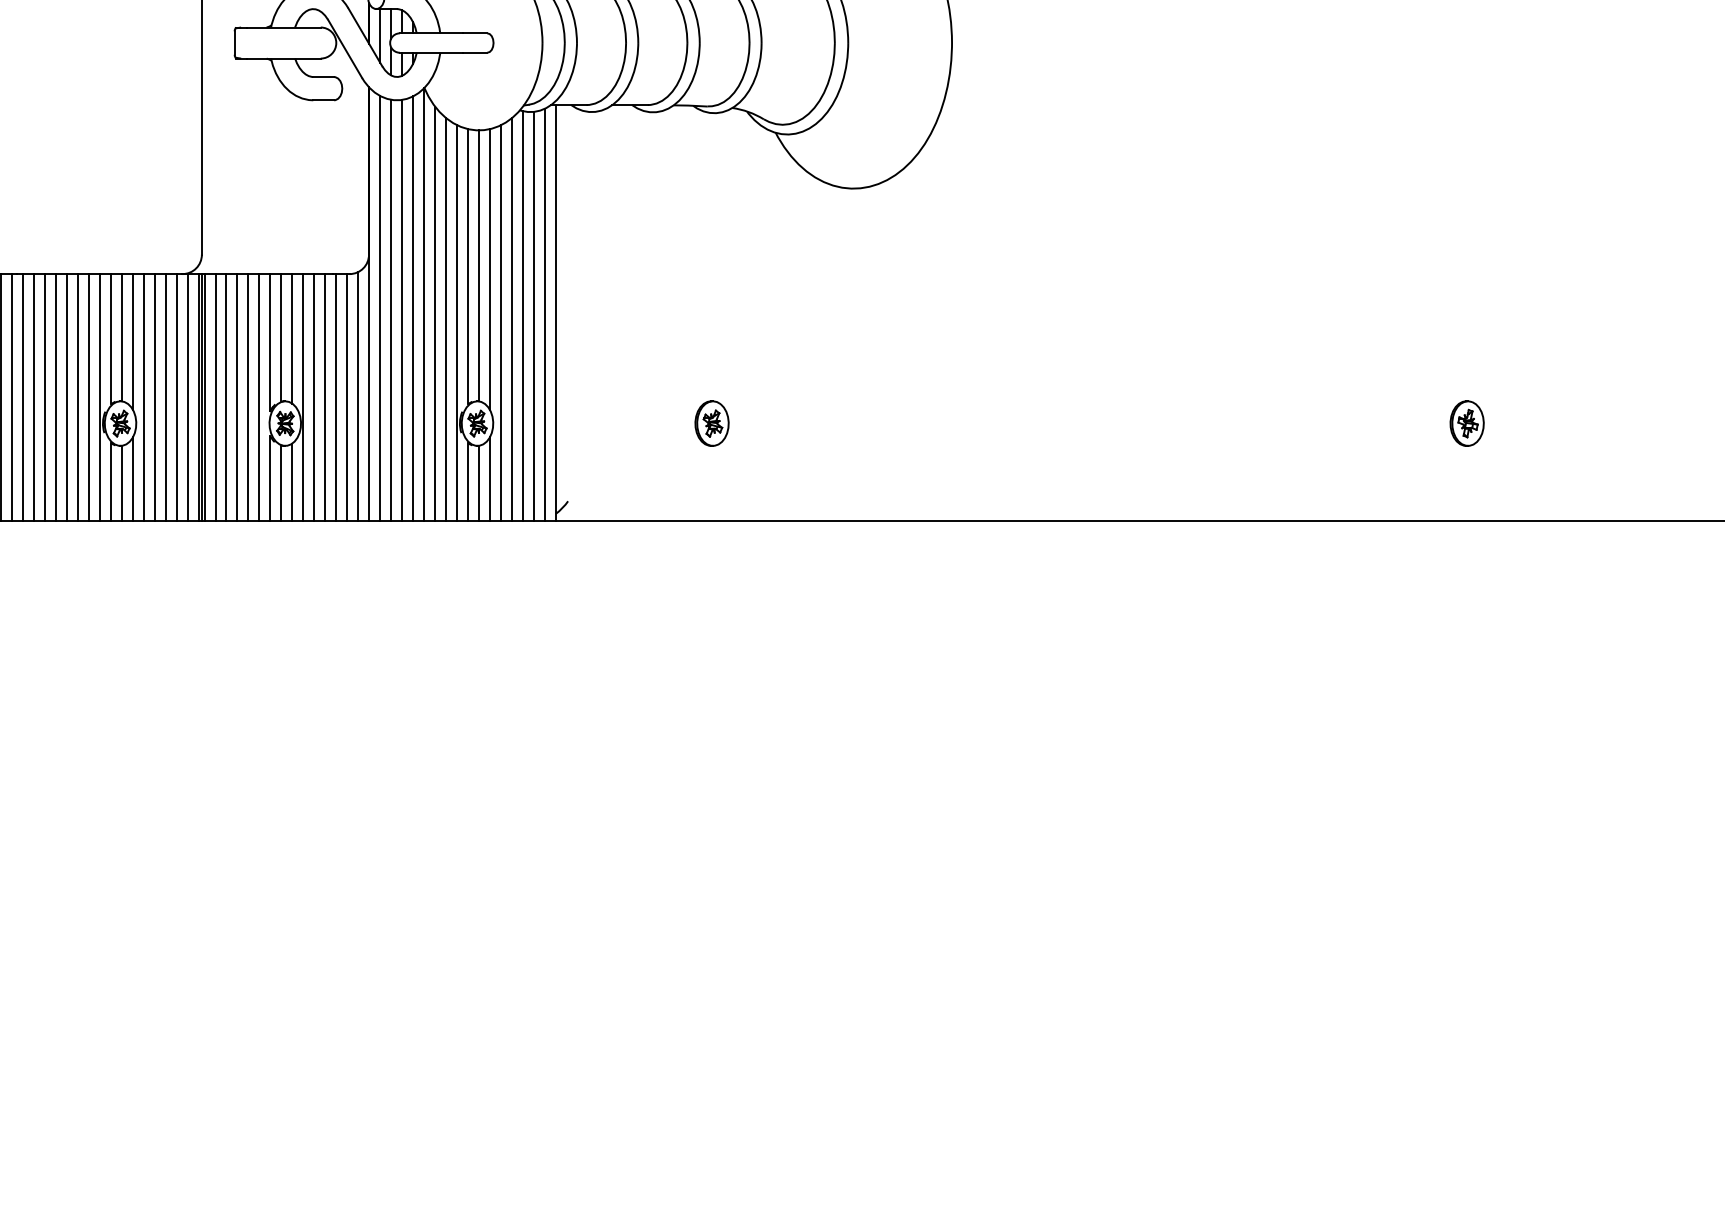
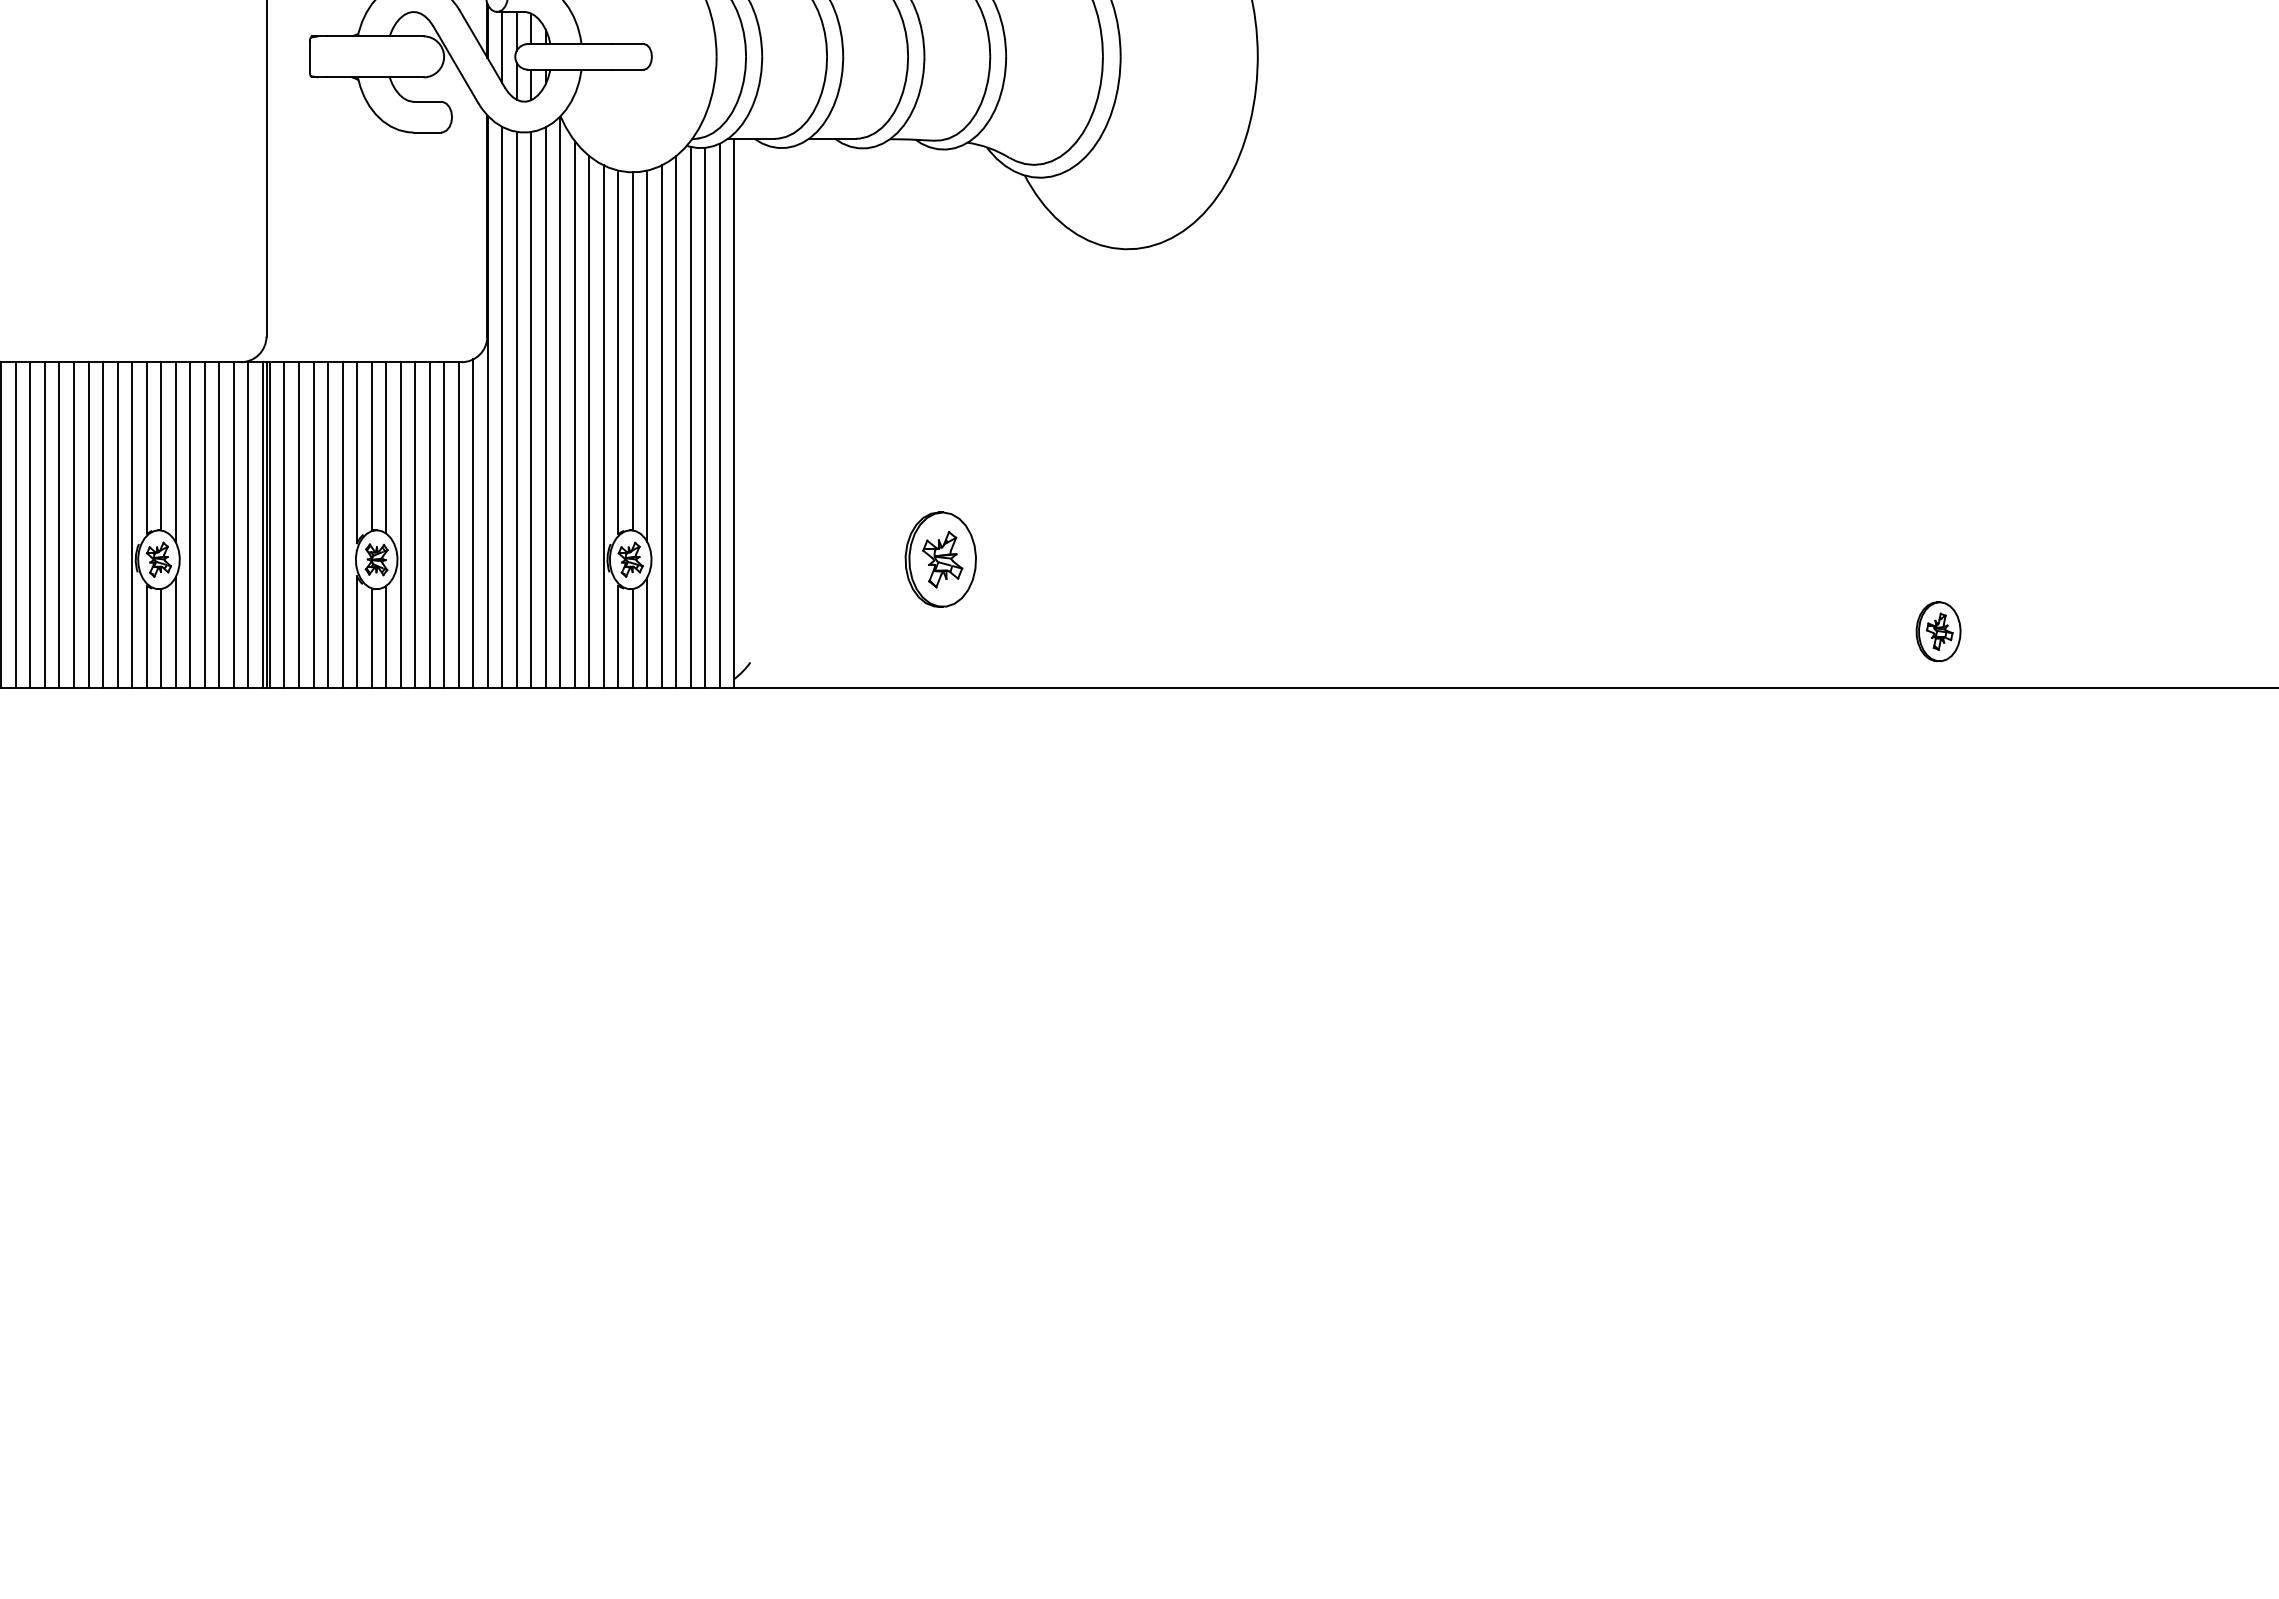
part: (711, 423) -> (940, 559), size x1.6
part: (1467, 423) -> (1938, 631), moved

